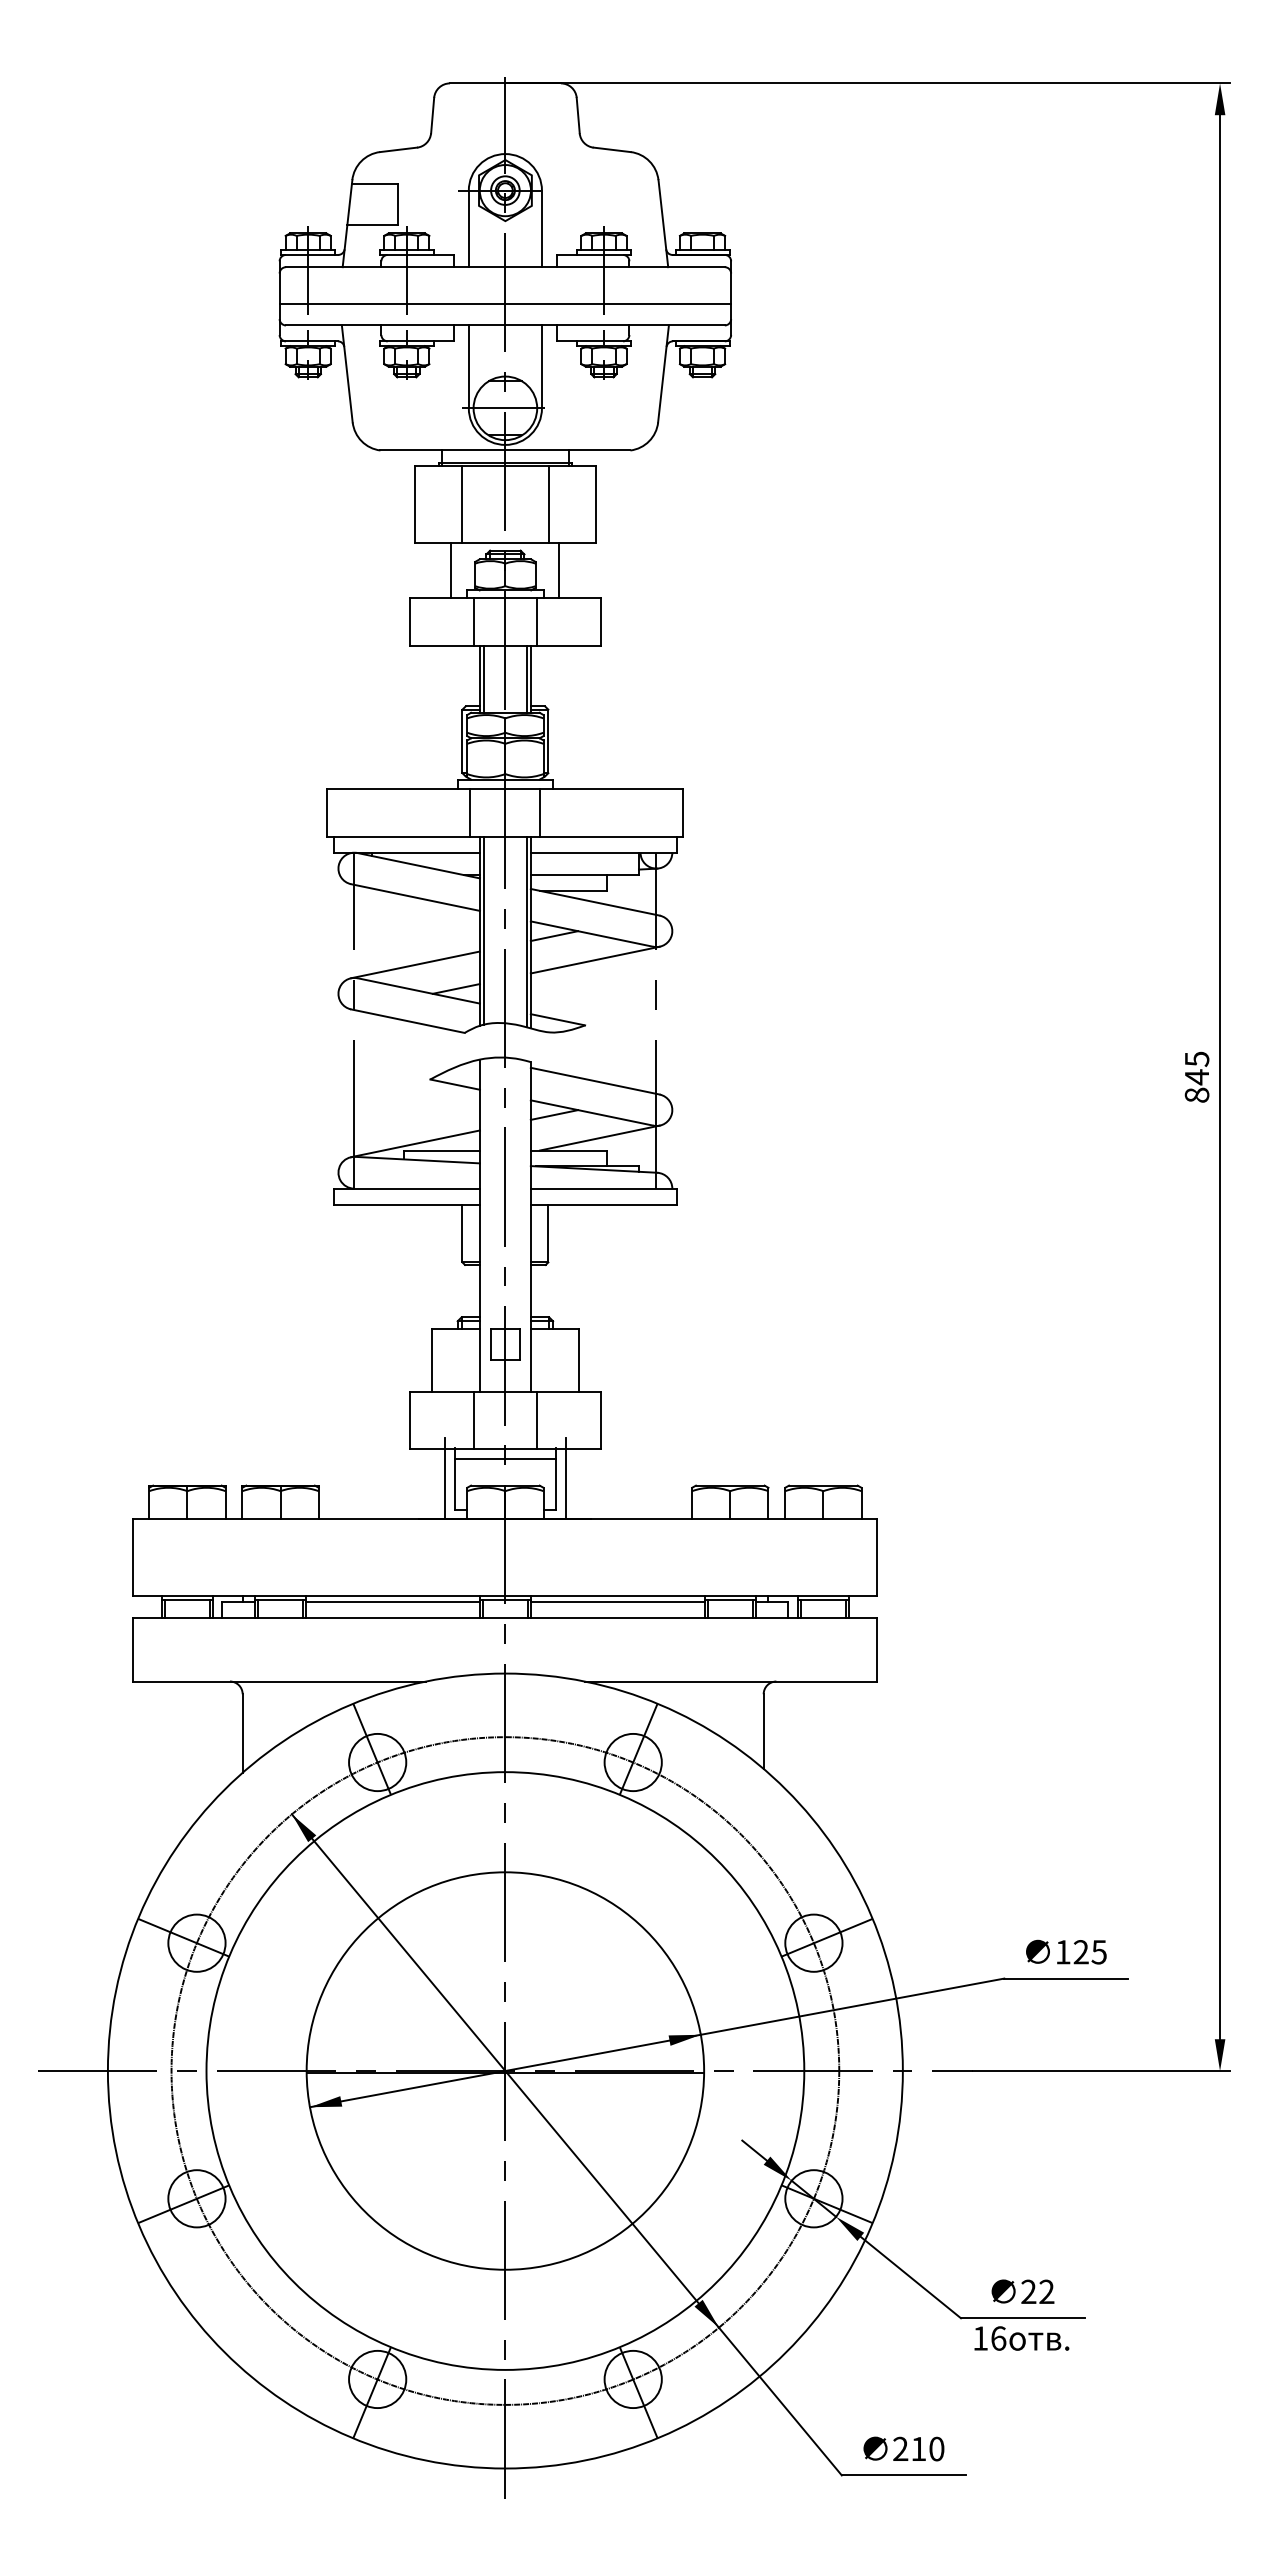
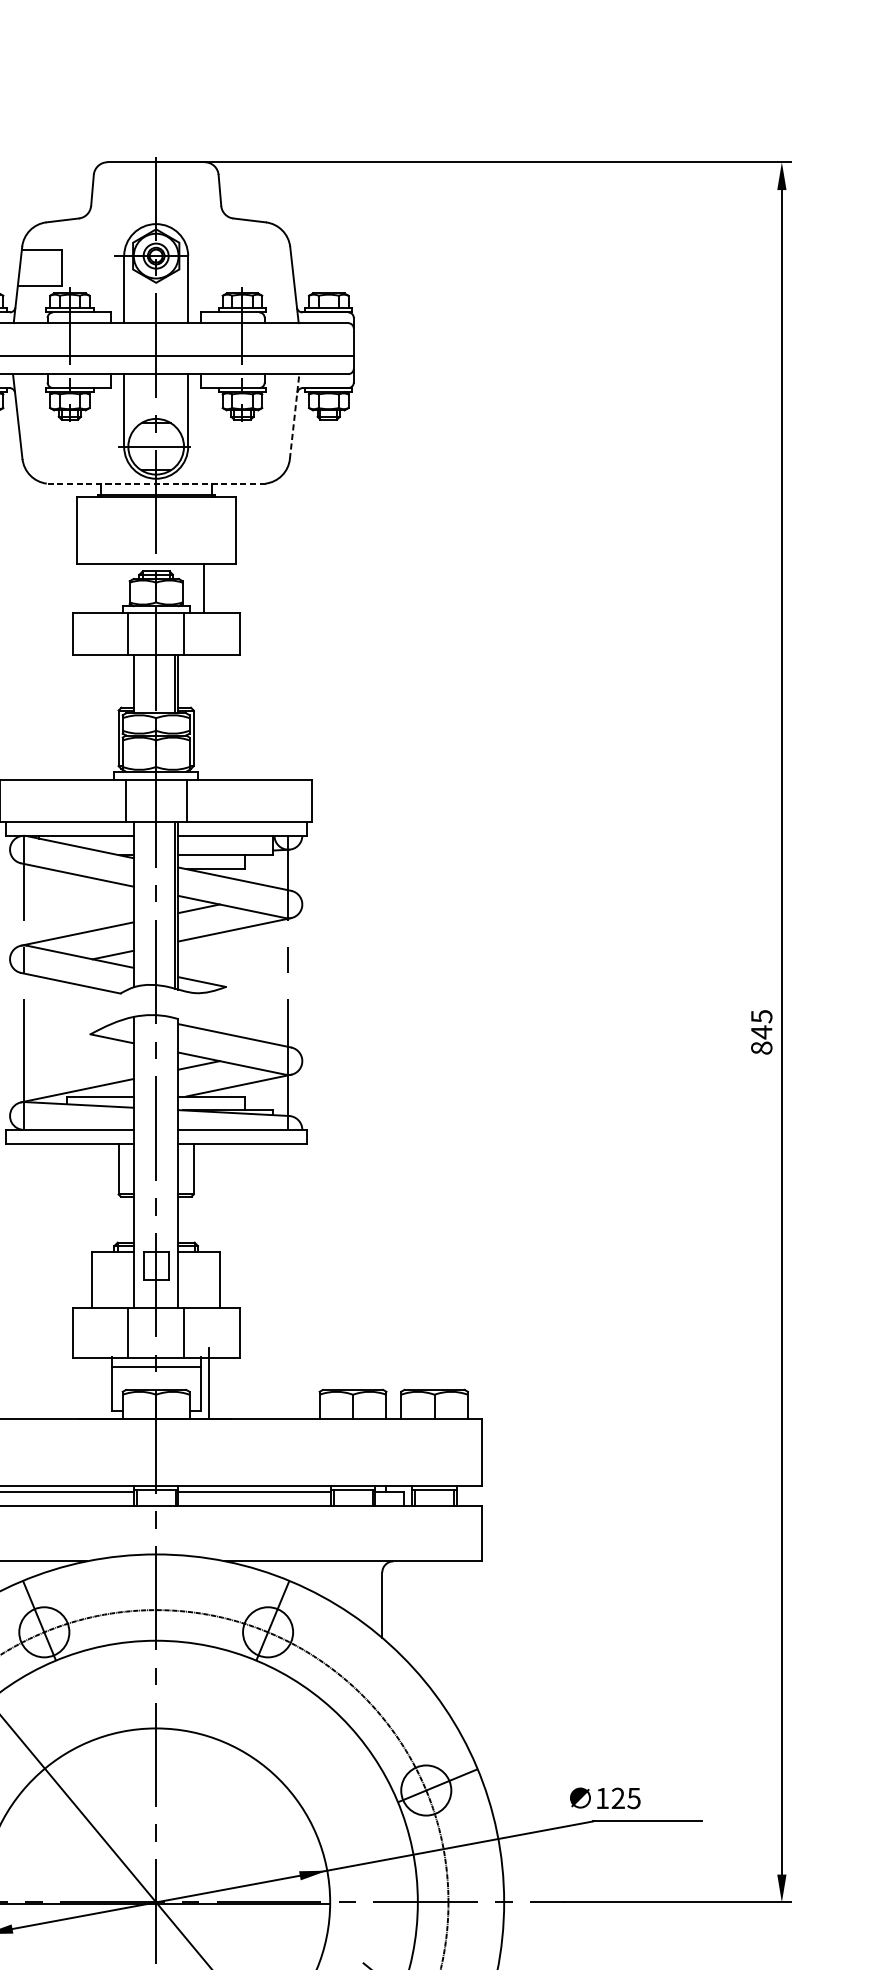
line: (663, 373) -> (294, 416), solid -> dashed
line: (504, 450) -> (155, 483), solid -> dashed
line: (461, 503) -> (117, 530), removed
line: (548, 503) -> (193, 530), removed
line: (451, 570) -> (108, 588), removed
line: (483, 679) -> (137, 684), removed
line: (483, 930) -> (137, 903), removed
line: (444, 1478) -> (102, 1383), removed
text: (1066, 1951) -> (605, 1797), moved

